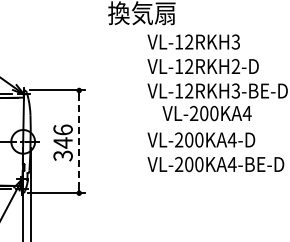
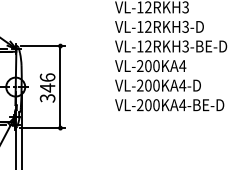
text: (235, 66) -> (185, 26), VL-12RKH2-D -> VL-12RKH3-D
text: (206, 113) -> (150, 66), moved
line: (79, 141) -> (60, 86), dashed -> solid

